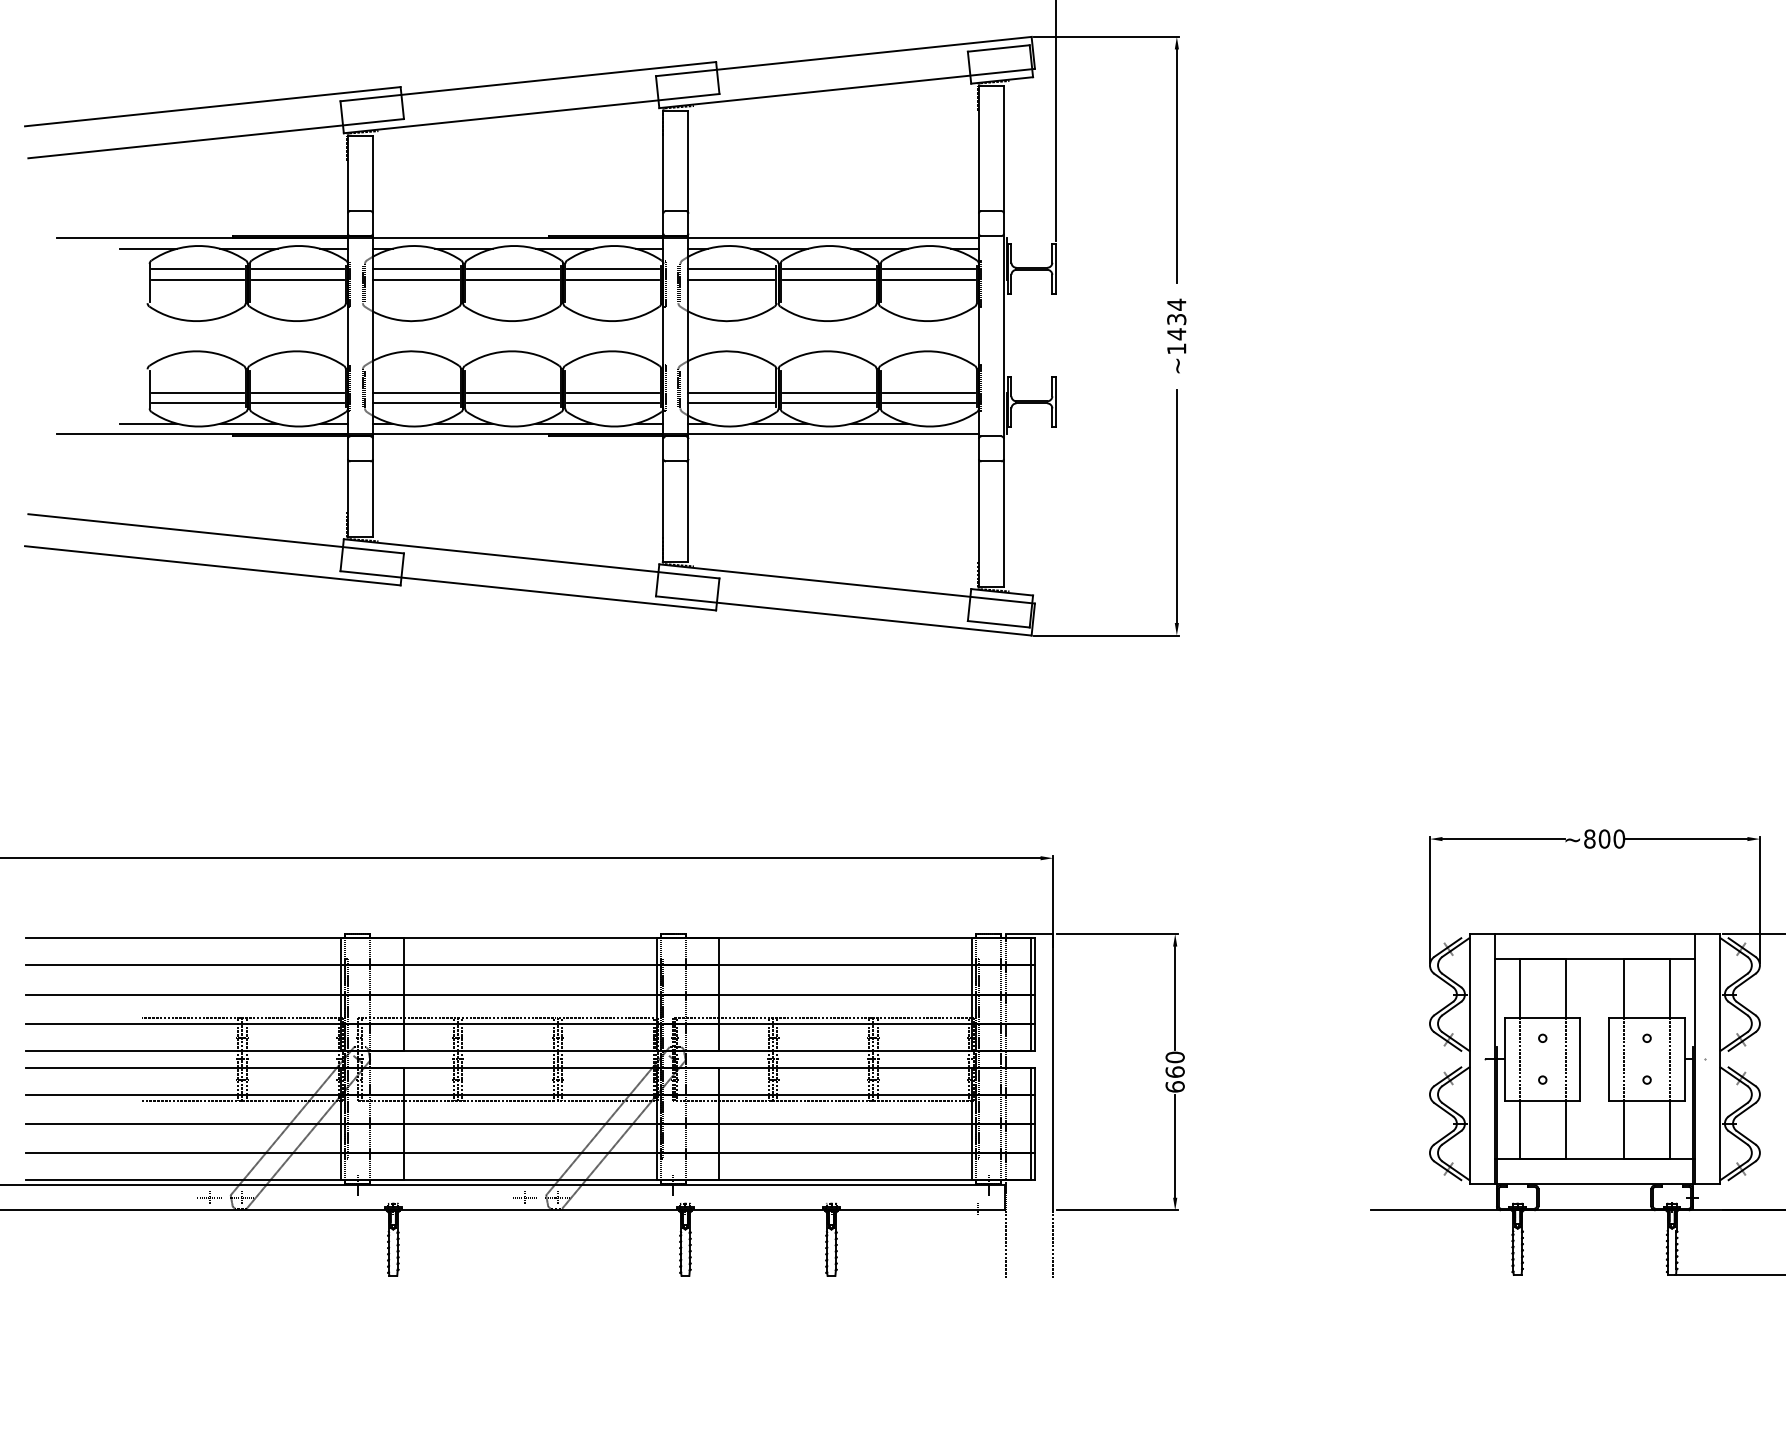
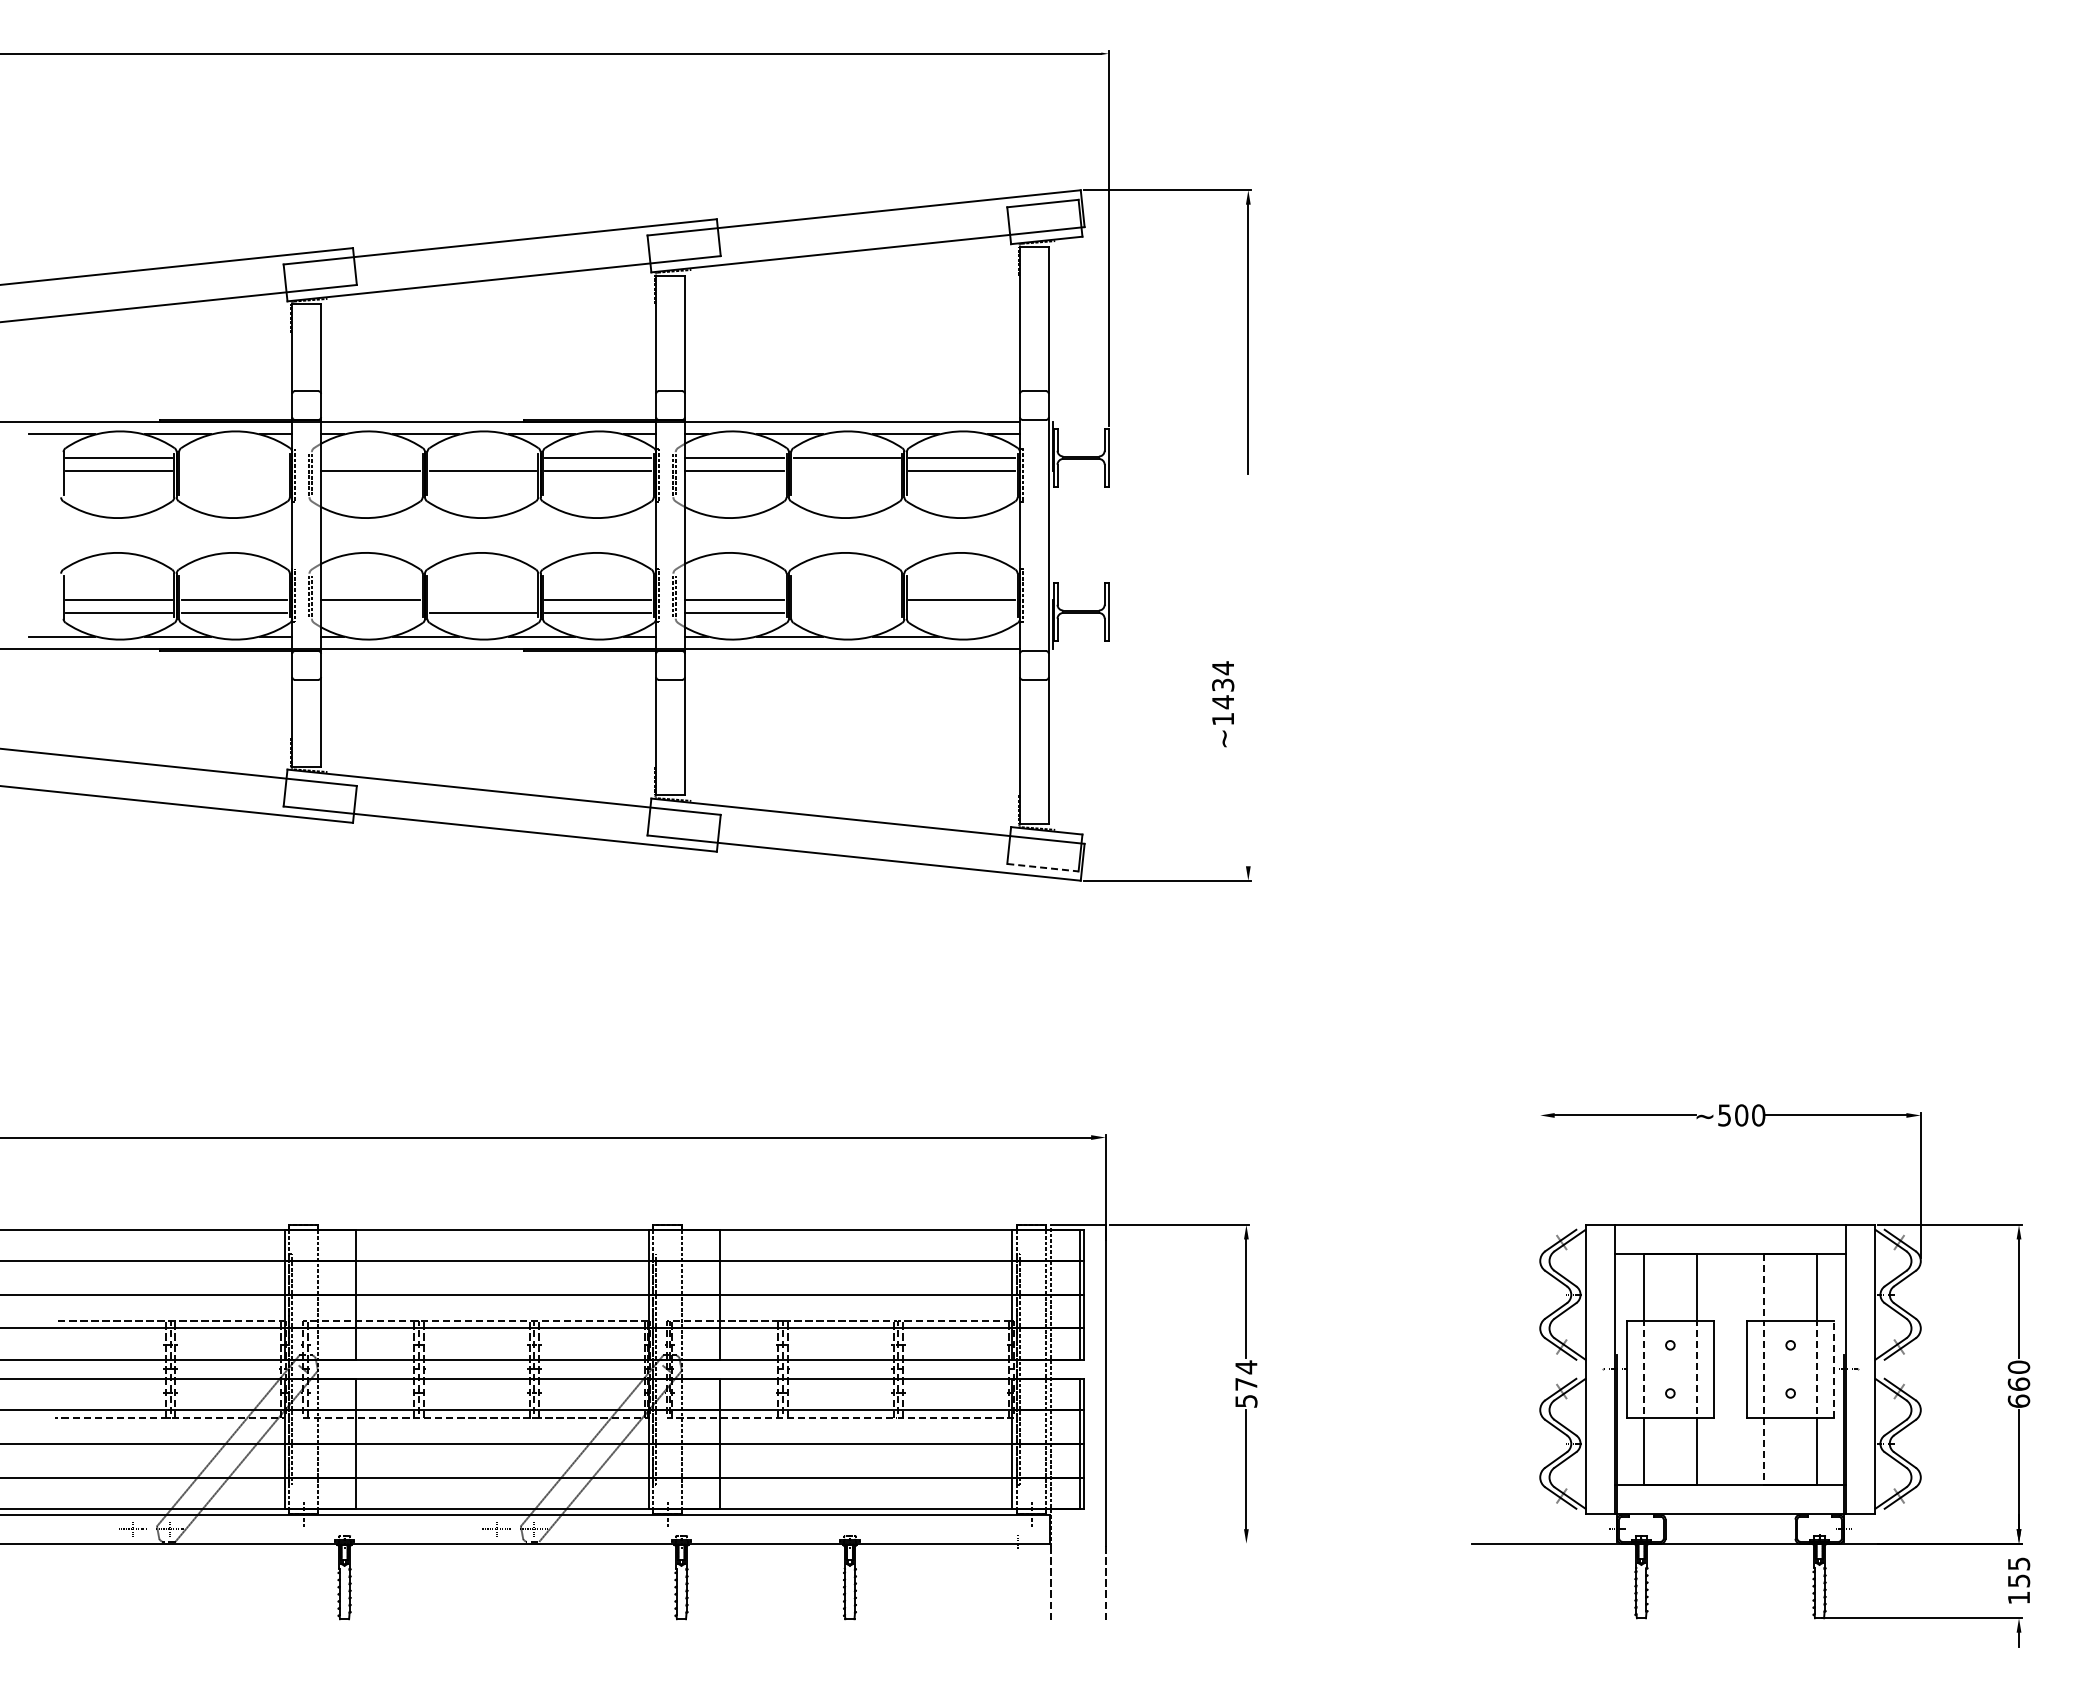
line: (297, 269) -> (234, 458), removed
line: (415, 269) -> (370, 458), removed
line: (512, 269) -> (482, 458), removed
line: (297, 279) -> (234, 470), removed
line: (828, 279) -> (846, 470), removed
text: (1177, 336) -> (1223, 704), moved
line: (512, 392) -> (482, 600), removed
line: (828, 392) -> (846, 600), removed
line: (415, 403) -> (370, 612), removed
line: (828, 403) -> (846, 612), removed
line: (929, 403) -> (962, 612), removed
line: (1177, 506) -> (1248, 731), removed
line: (998, 624) -> (1042, 867), solid -> dashed
text: (1589, 839) -> (1724, 1115), ~800 -> ~500
line: (1430, 899) -> (1540, 1185), removed
line: (1624, 988) -> (1764, 1287), solid -> dashed
line: (1684, 1058) -> (1833, 1368), solid -> dashed
text: (1175, 1071) -> (1246, 1383), 660 -> 574
line: (1624, 1130) -> (1764, 1451), solid -> dashed
line: (1117, 1210) -> (1179, 1543), removed

